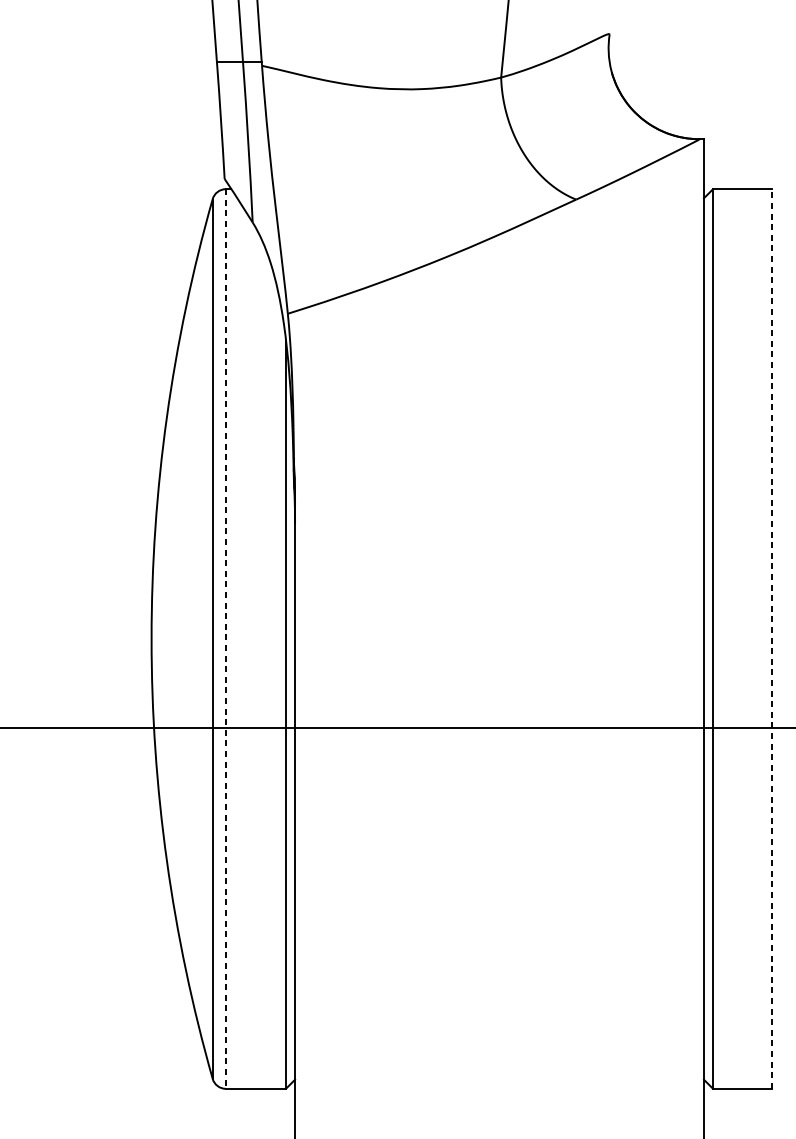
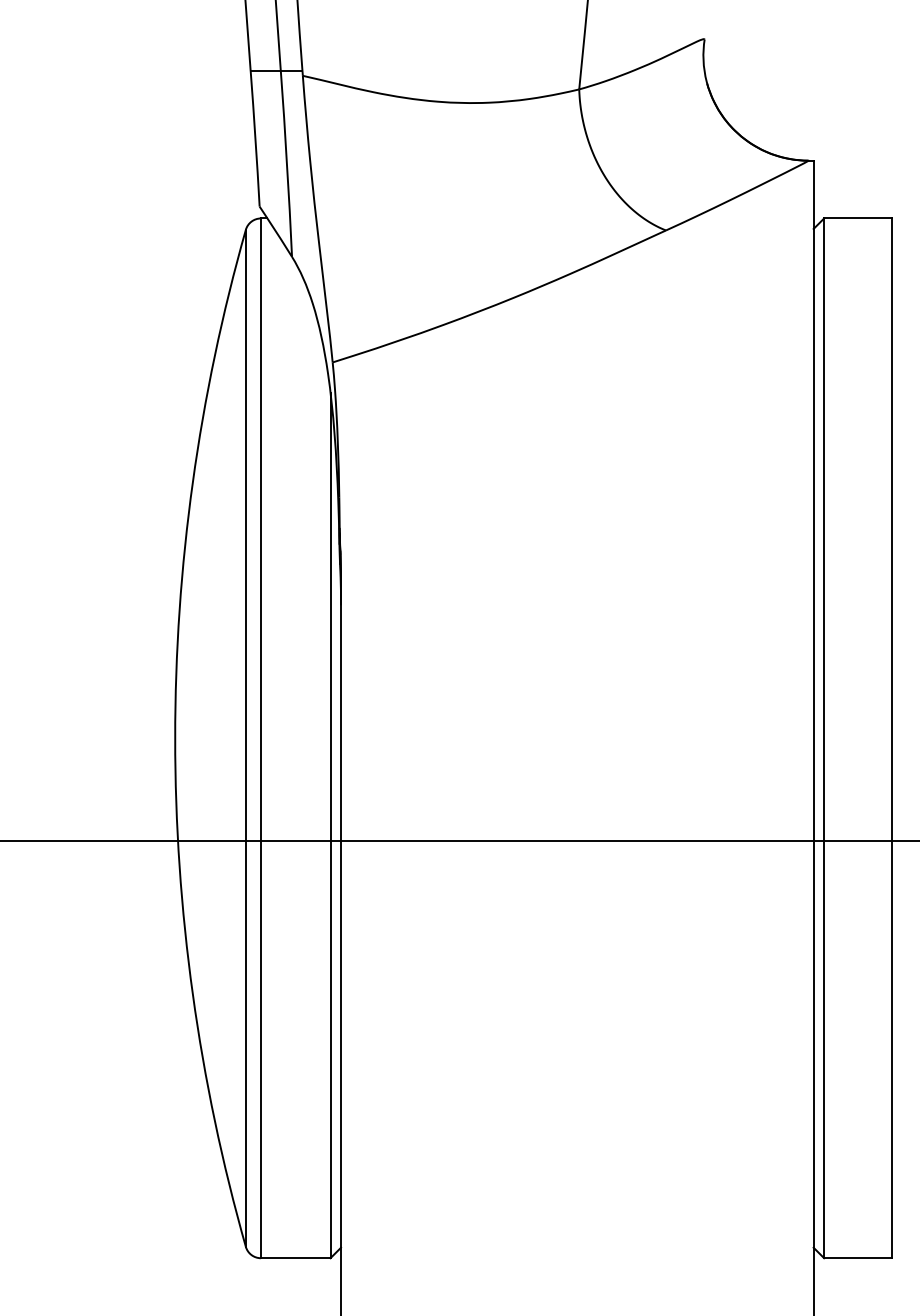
line: (226, 639) -> (261, 738), dashed -> solid
line: (772, 639) -> (892, 738), dashed -> solid

